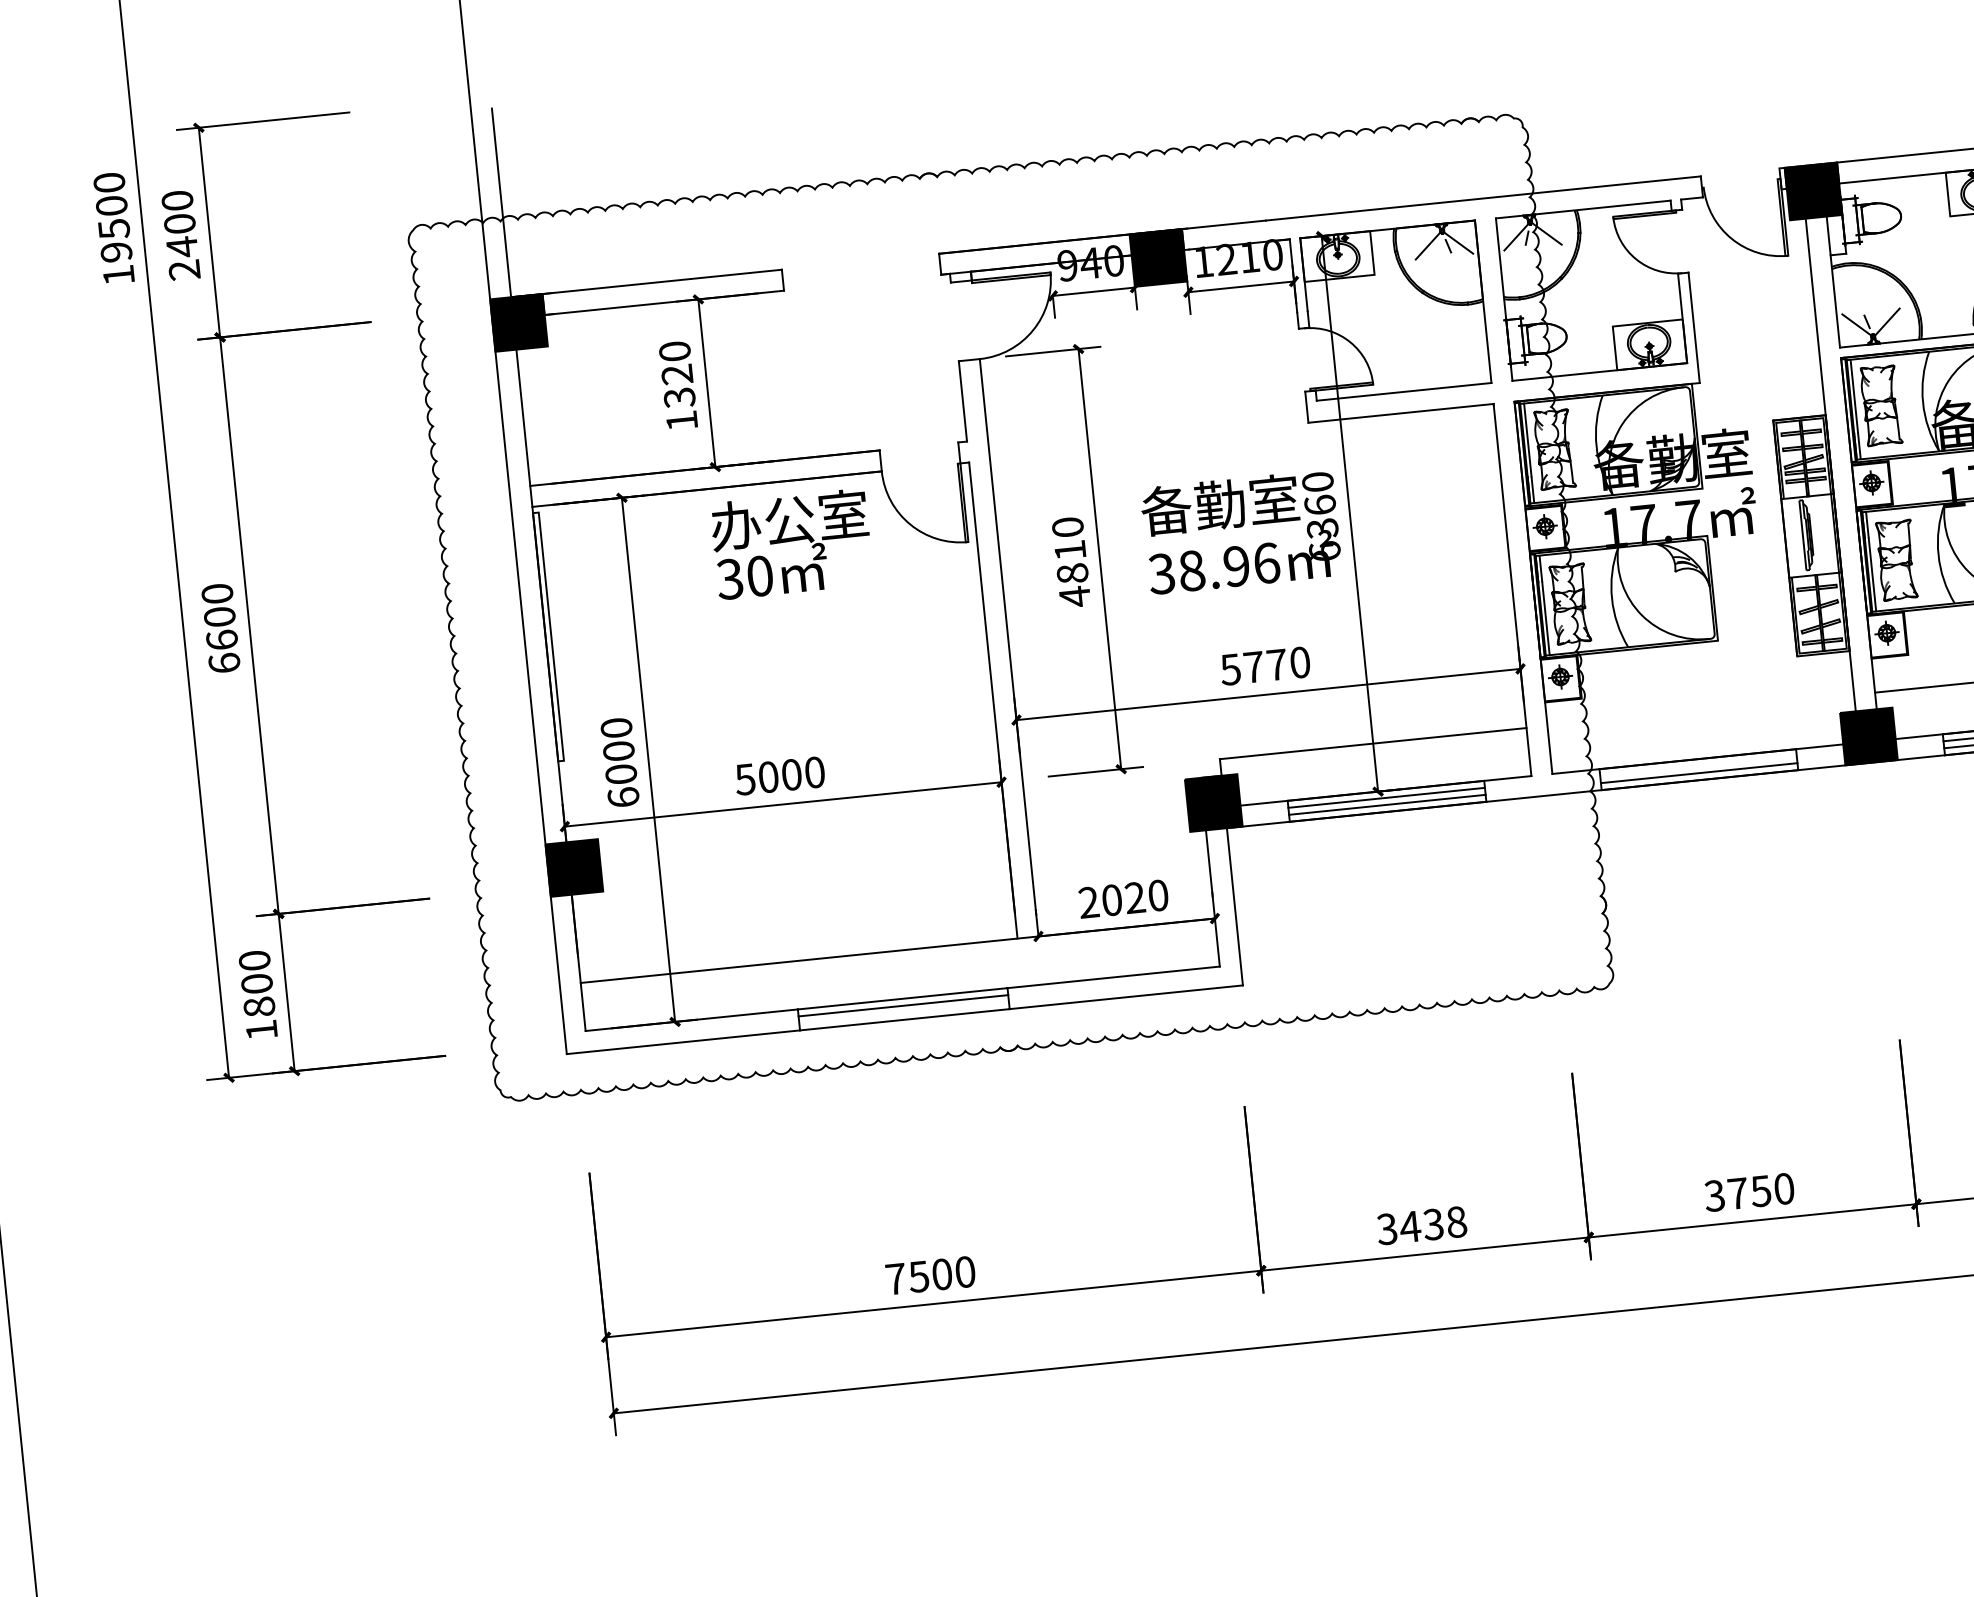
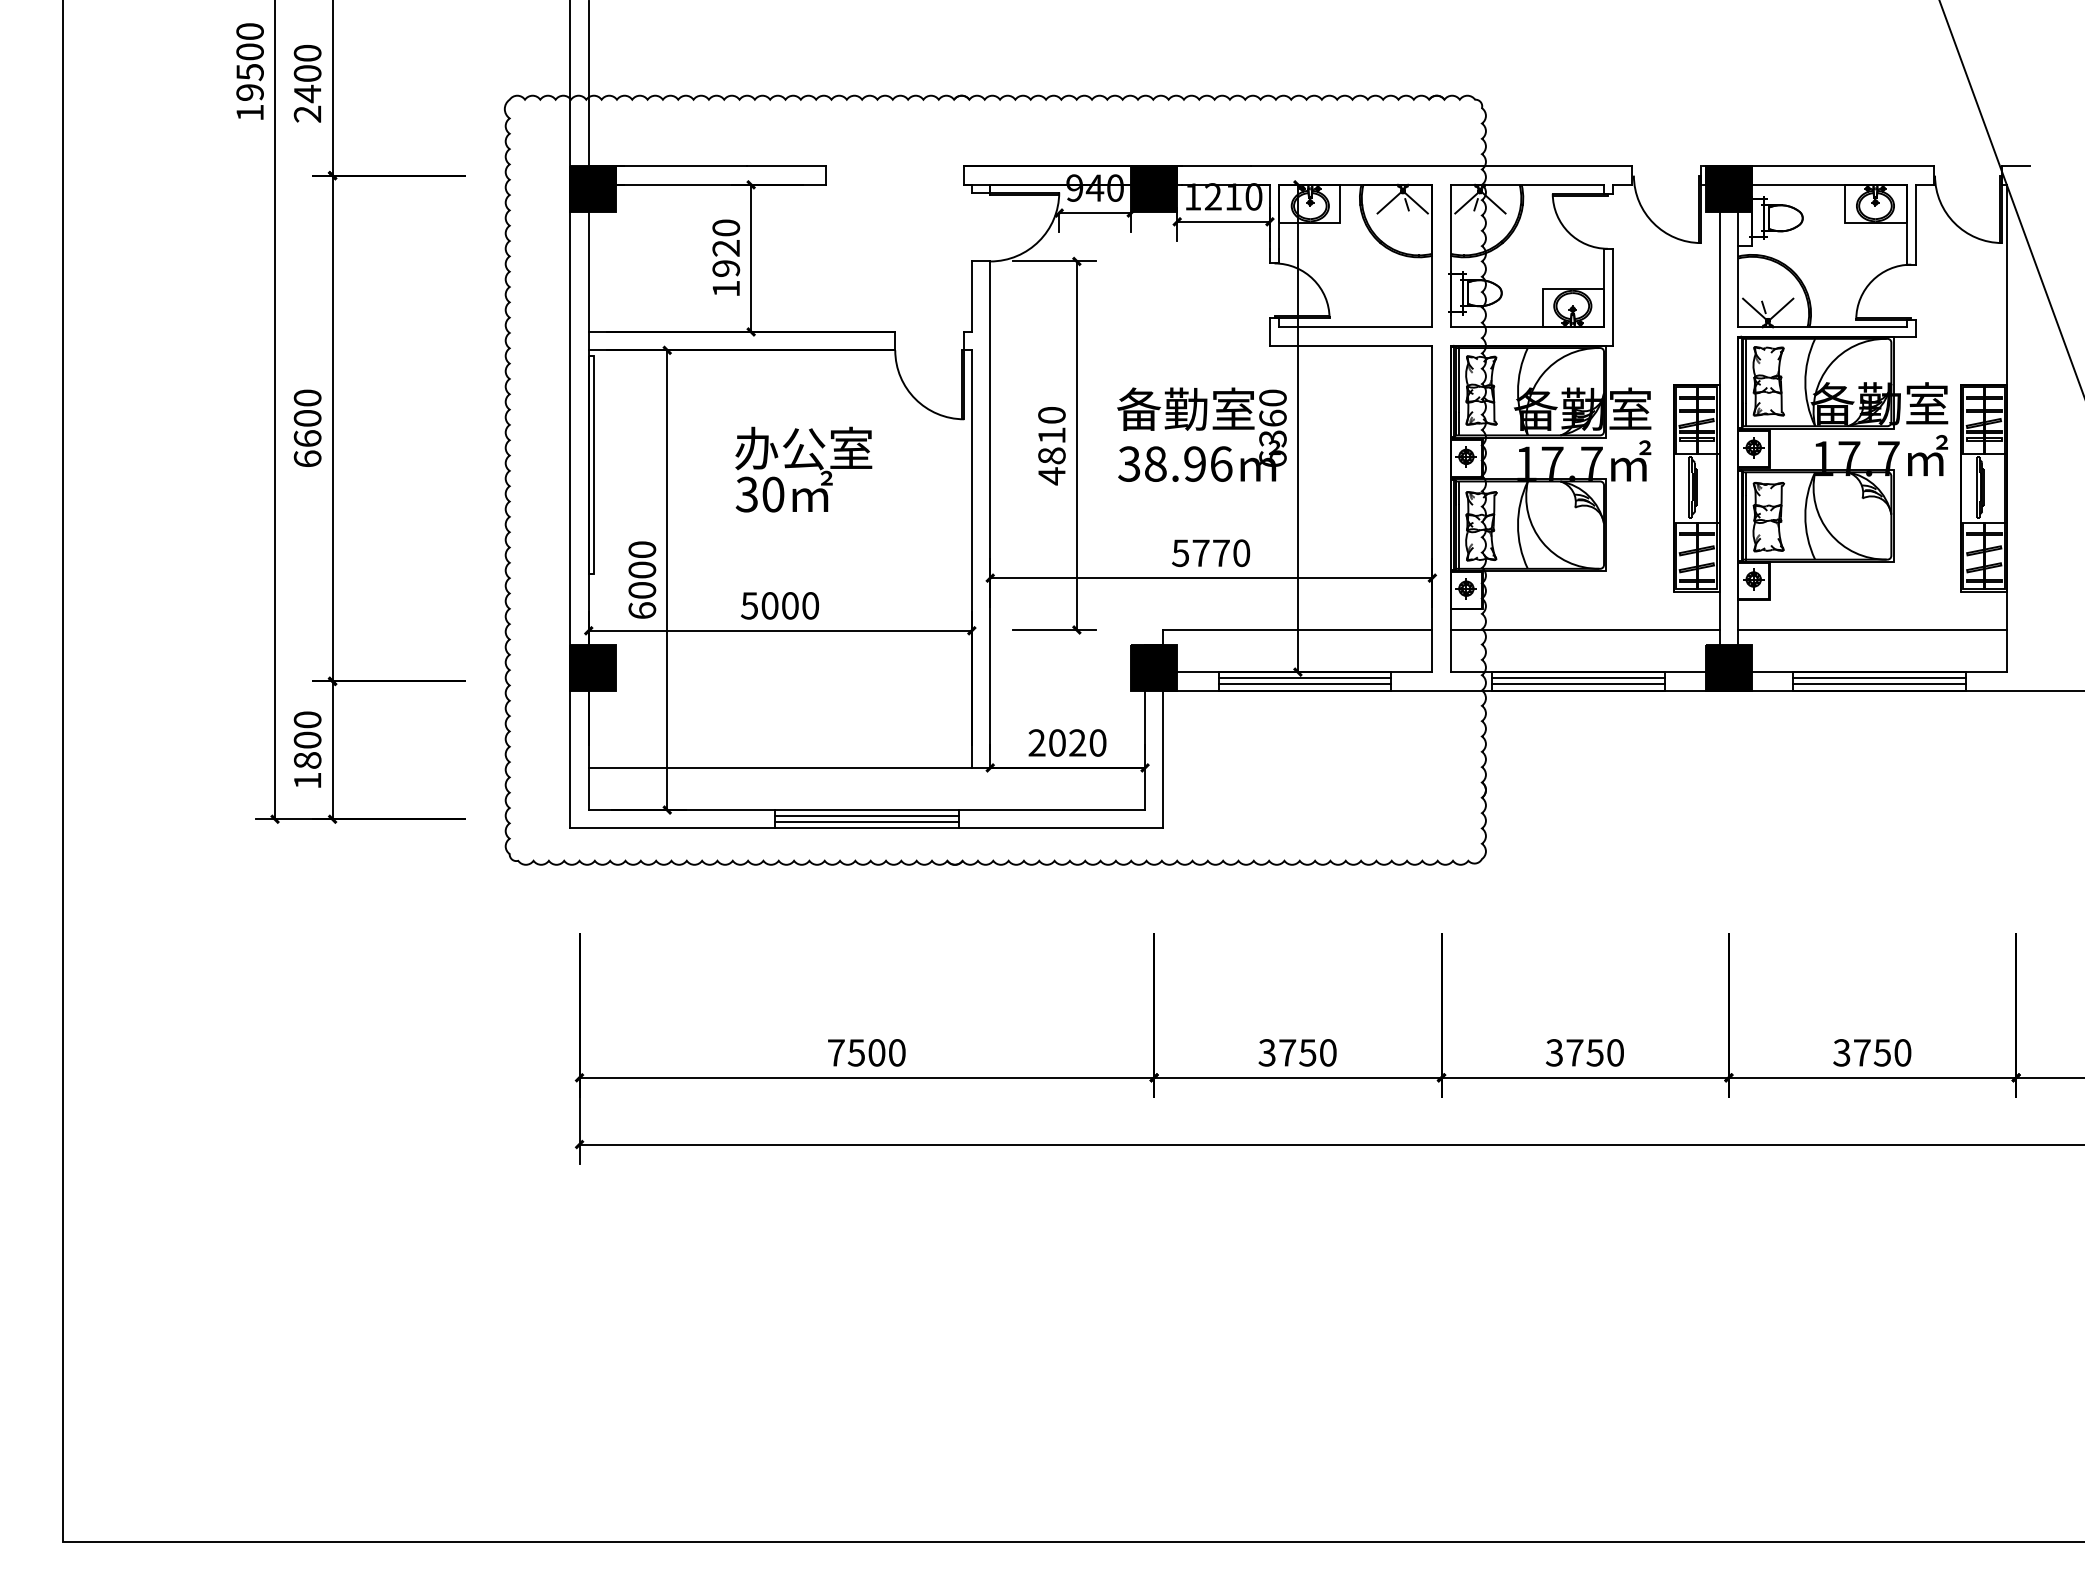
text: (679, 397) -> (726, 268), 1320 -> 1920
text: (791, 544) -> (803, 469), moved
line: (1699, 710) -> (1584, 630), added
line: (1698, 766) -> (1578, 678), added
line: (903, 1013) -> (866, 822), added
text: (1433, 1224) -> (1307, 1052), 3438 -> 3750

